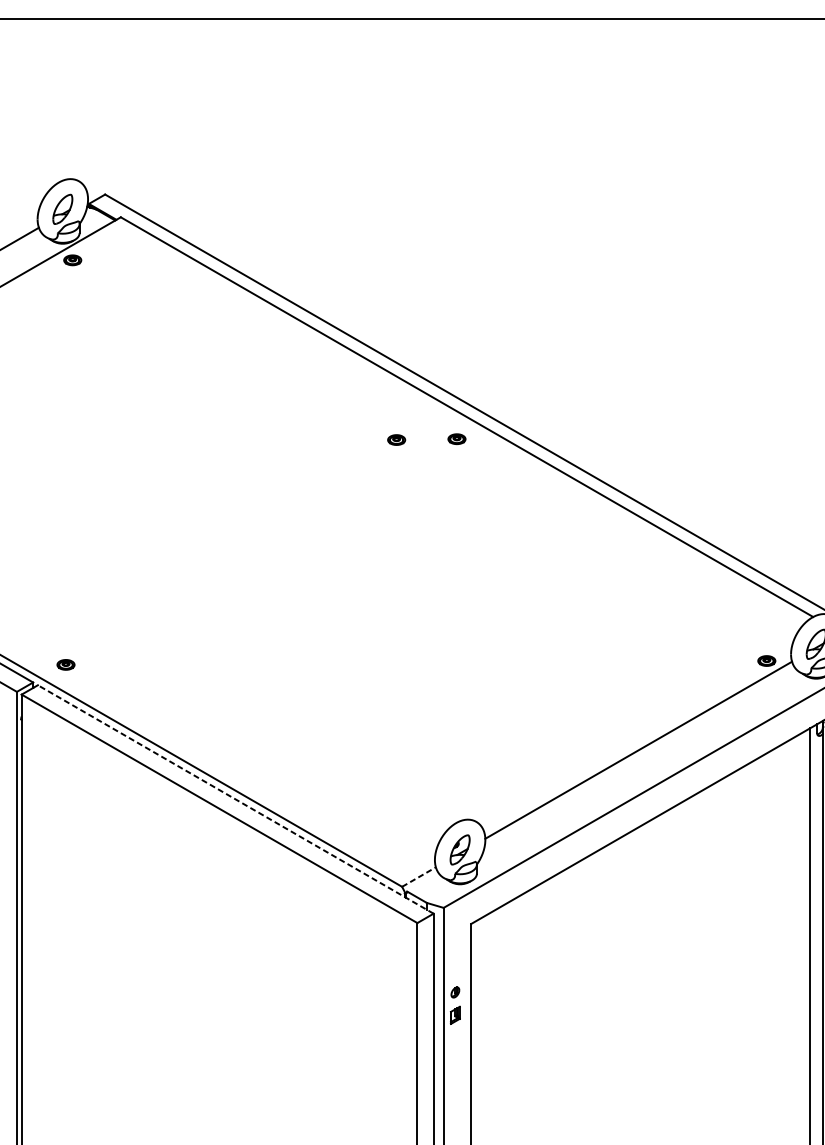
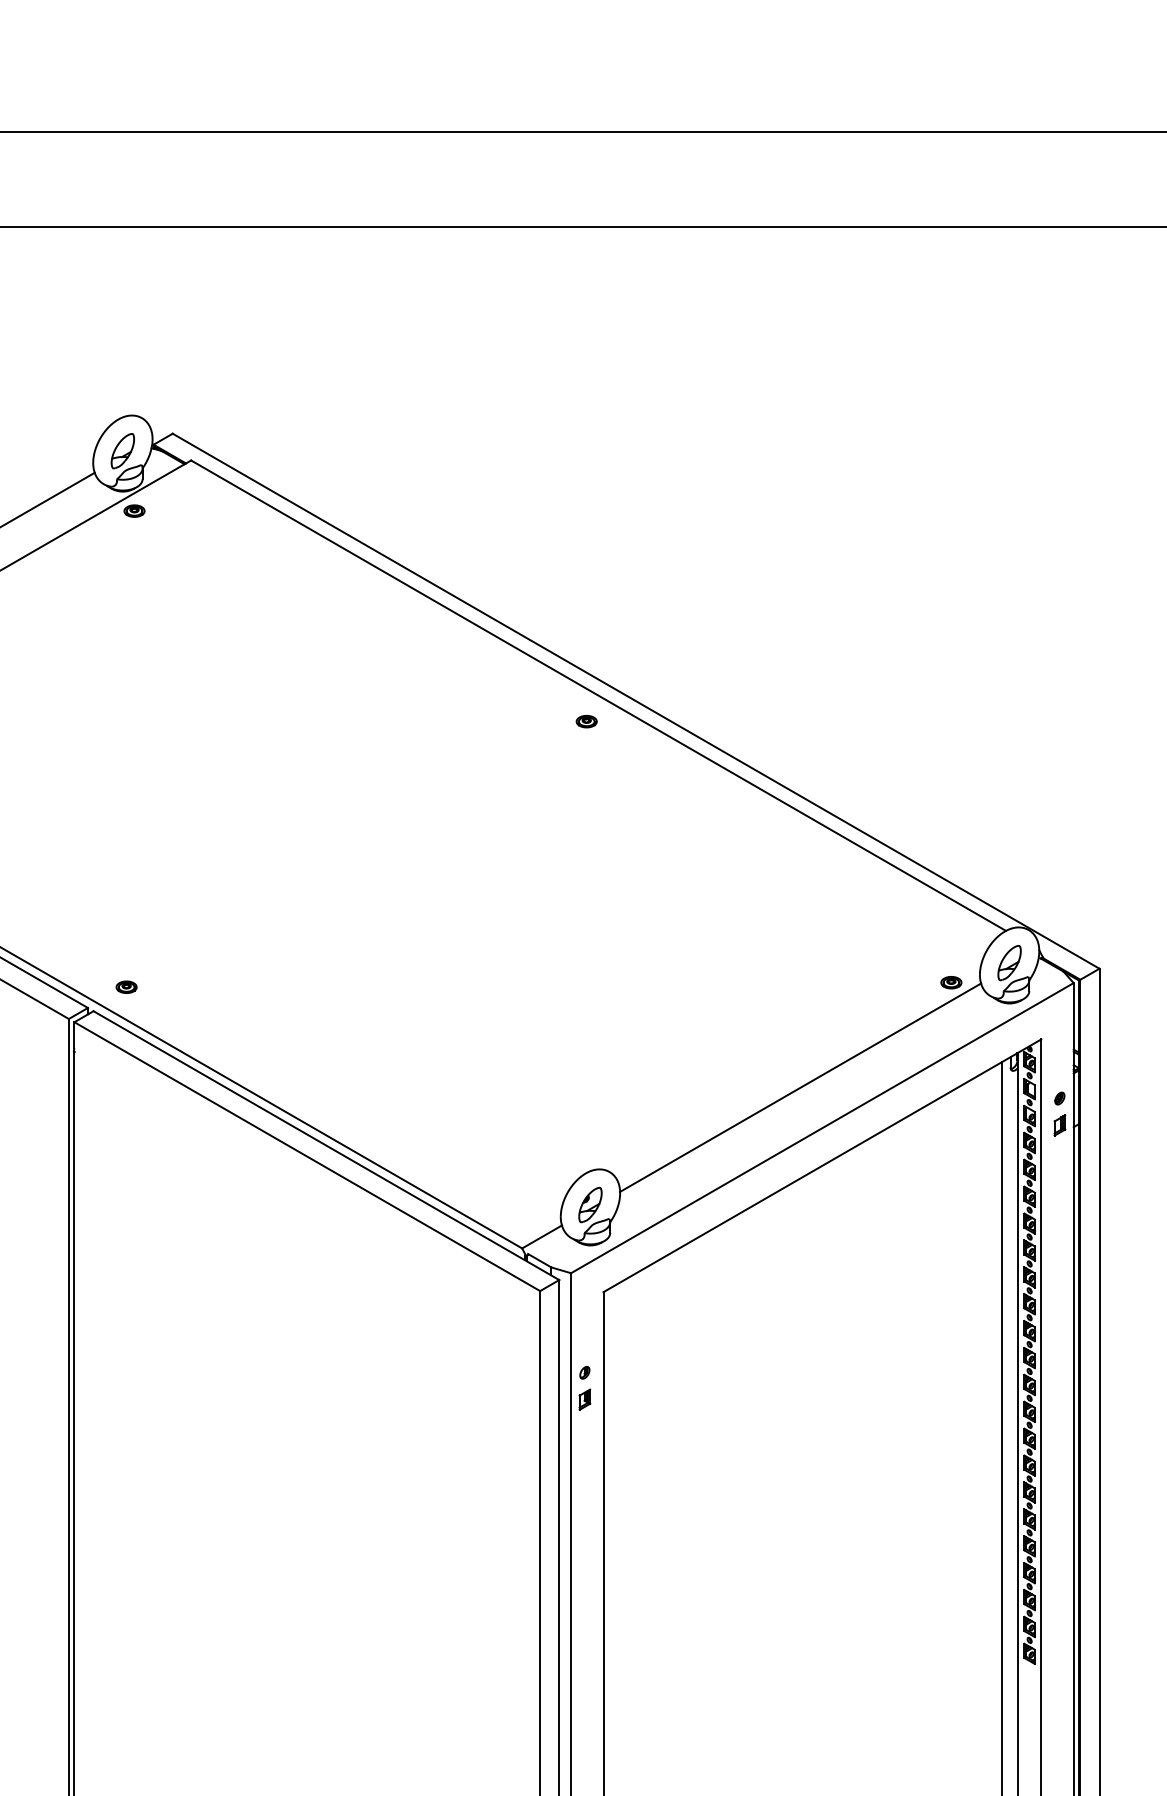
part: (396, 439) -> (515, 722), removed
line: (235, 799) -> (326, 1145), dashed -> solid
line: (419, 876) -> (542, 1236), dashed -> solid

